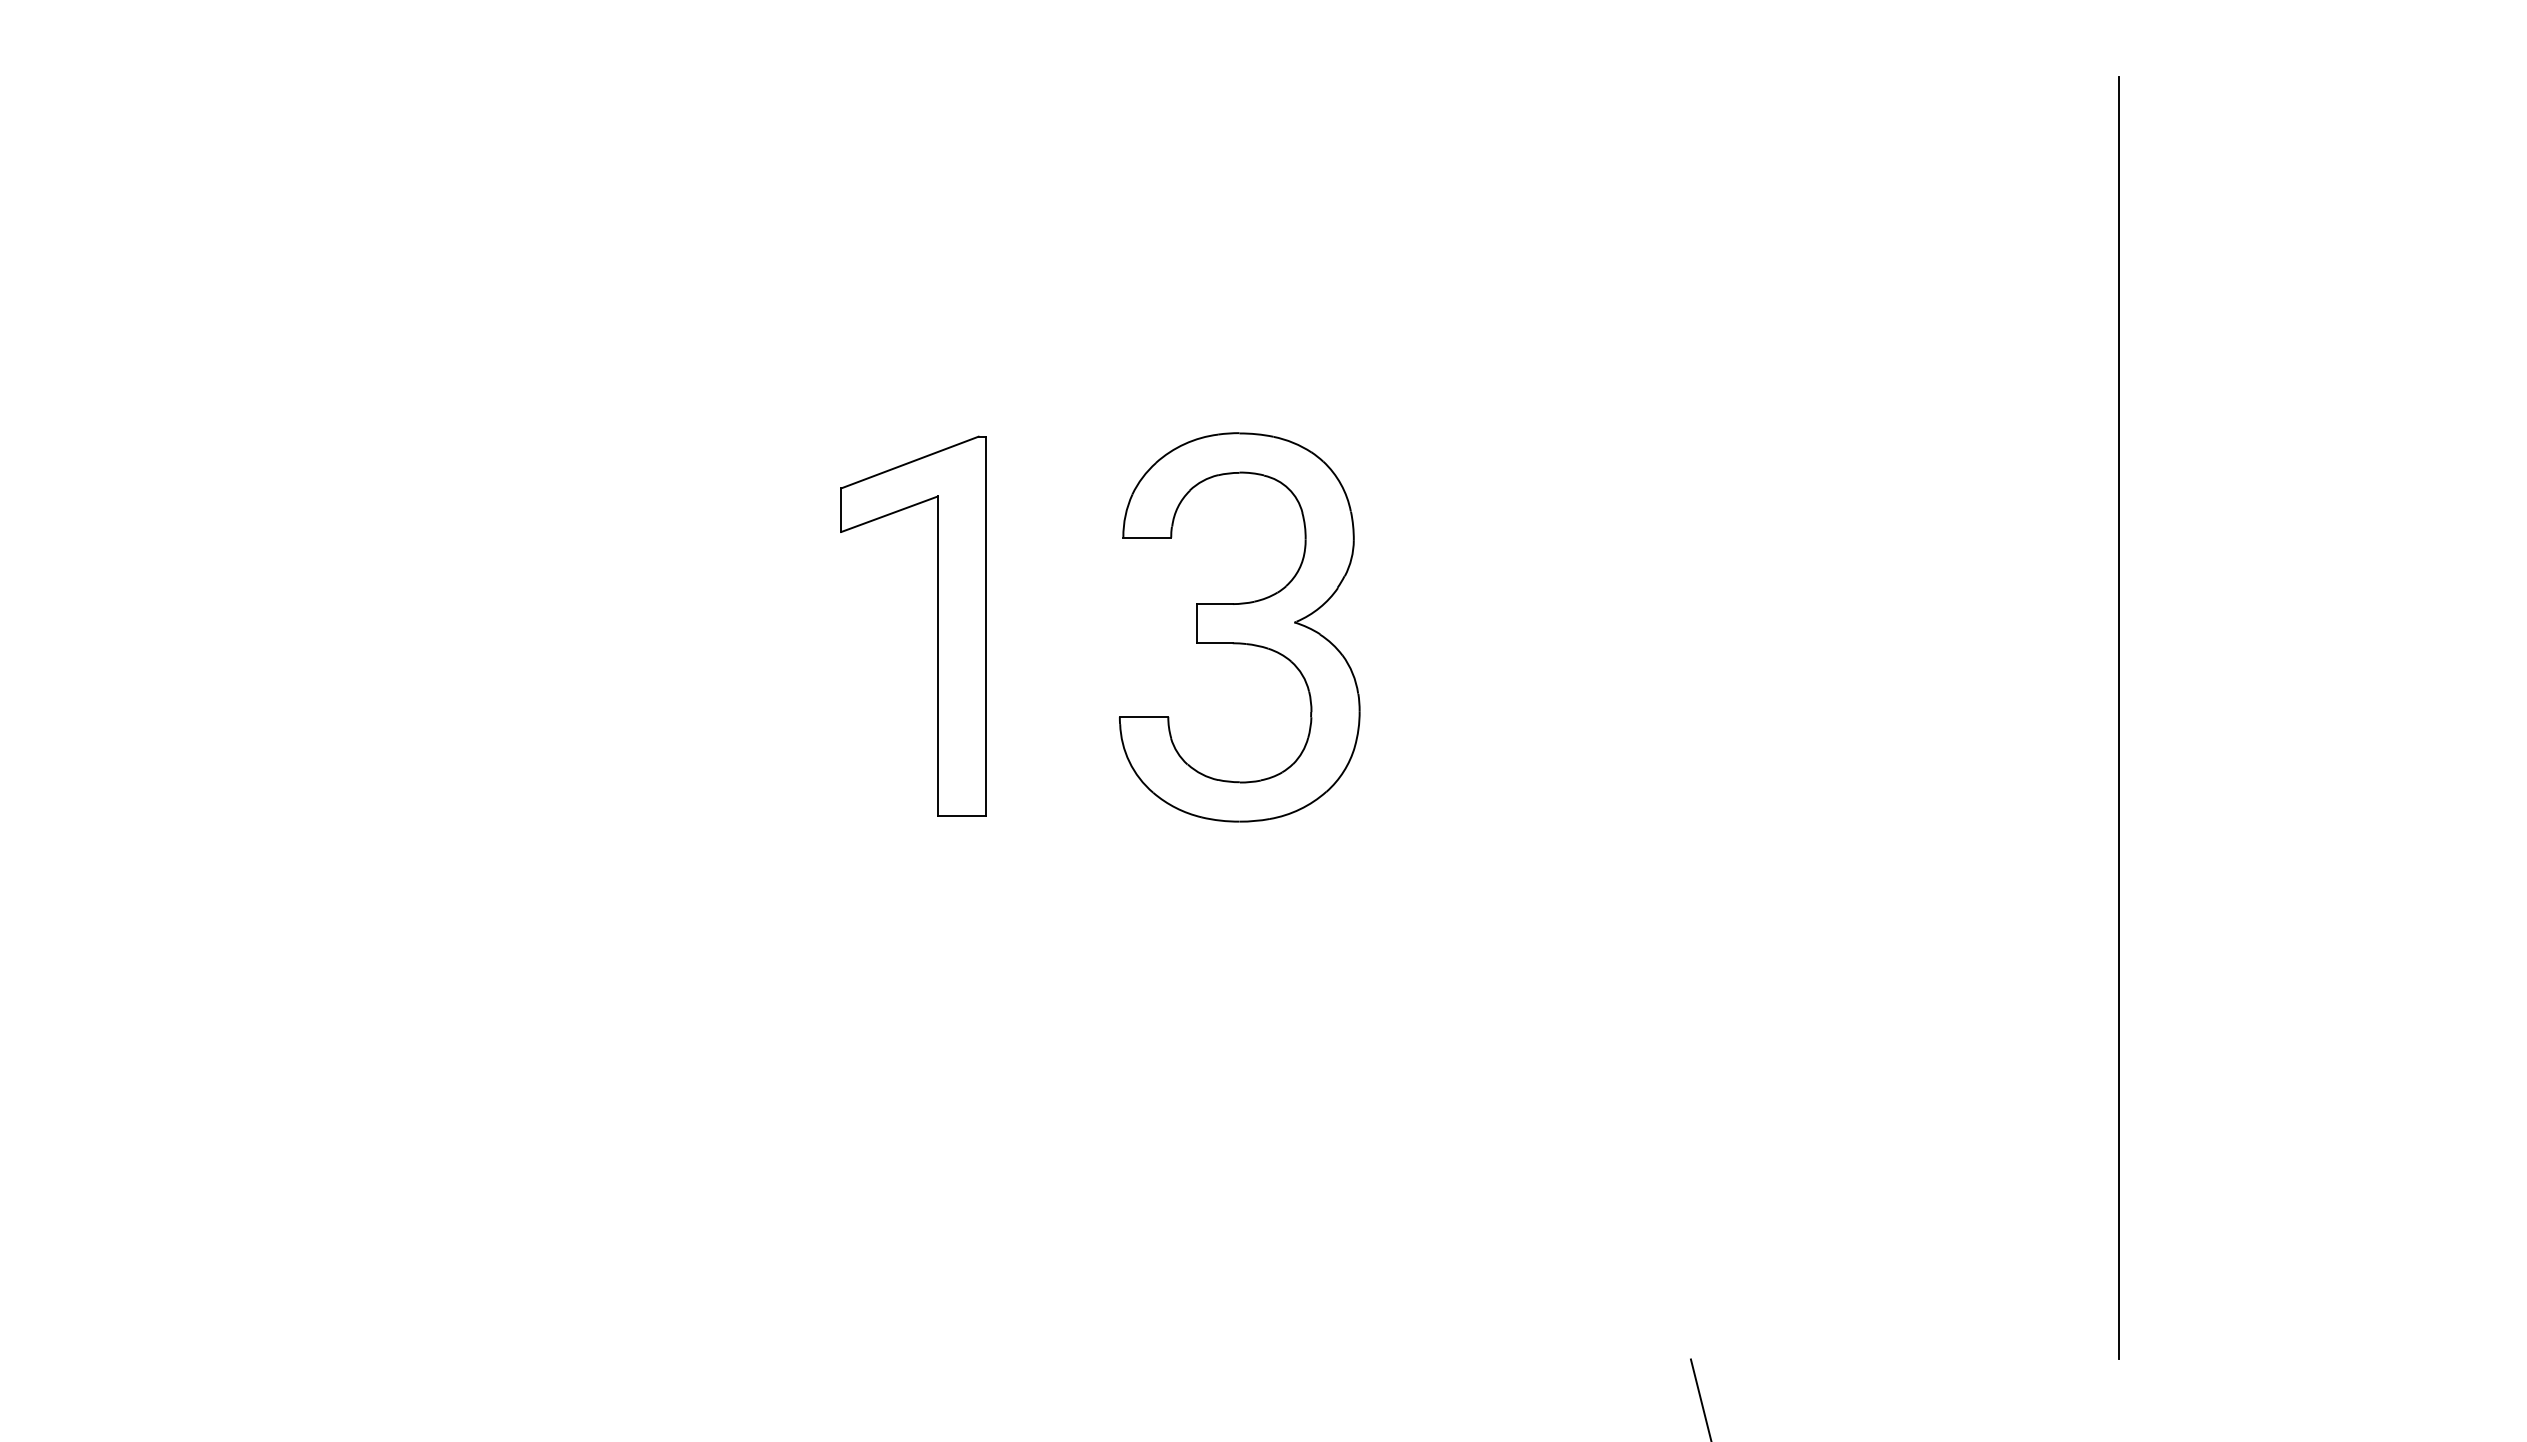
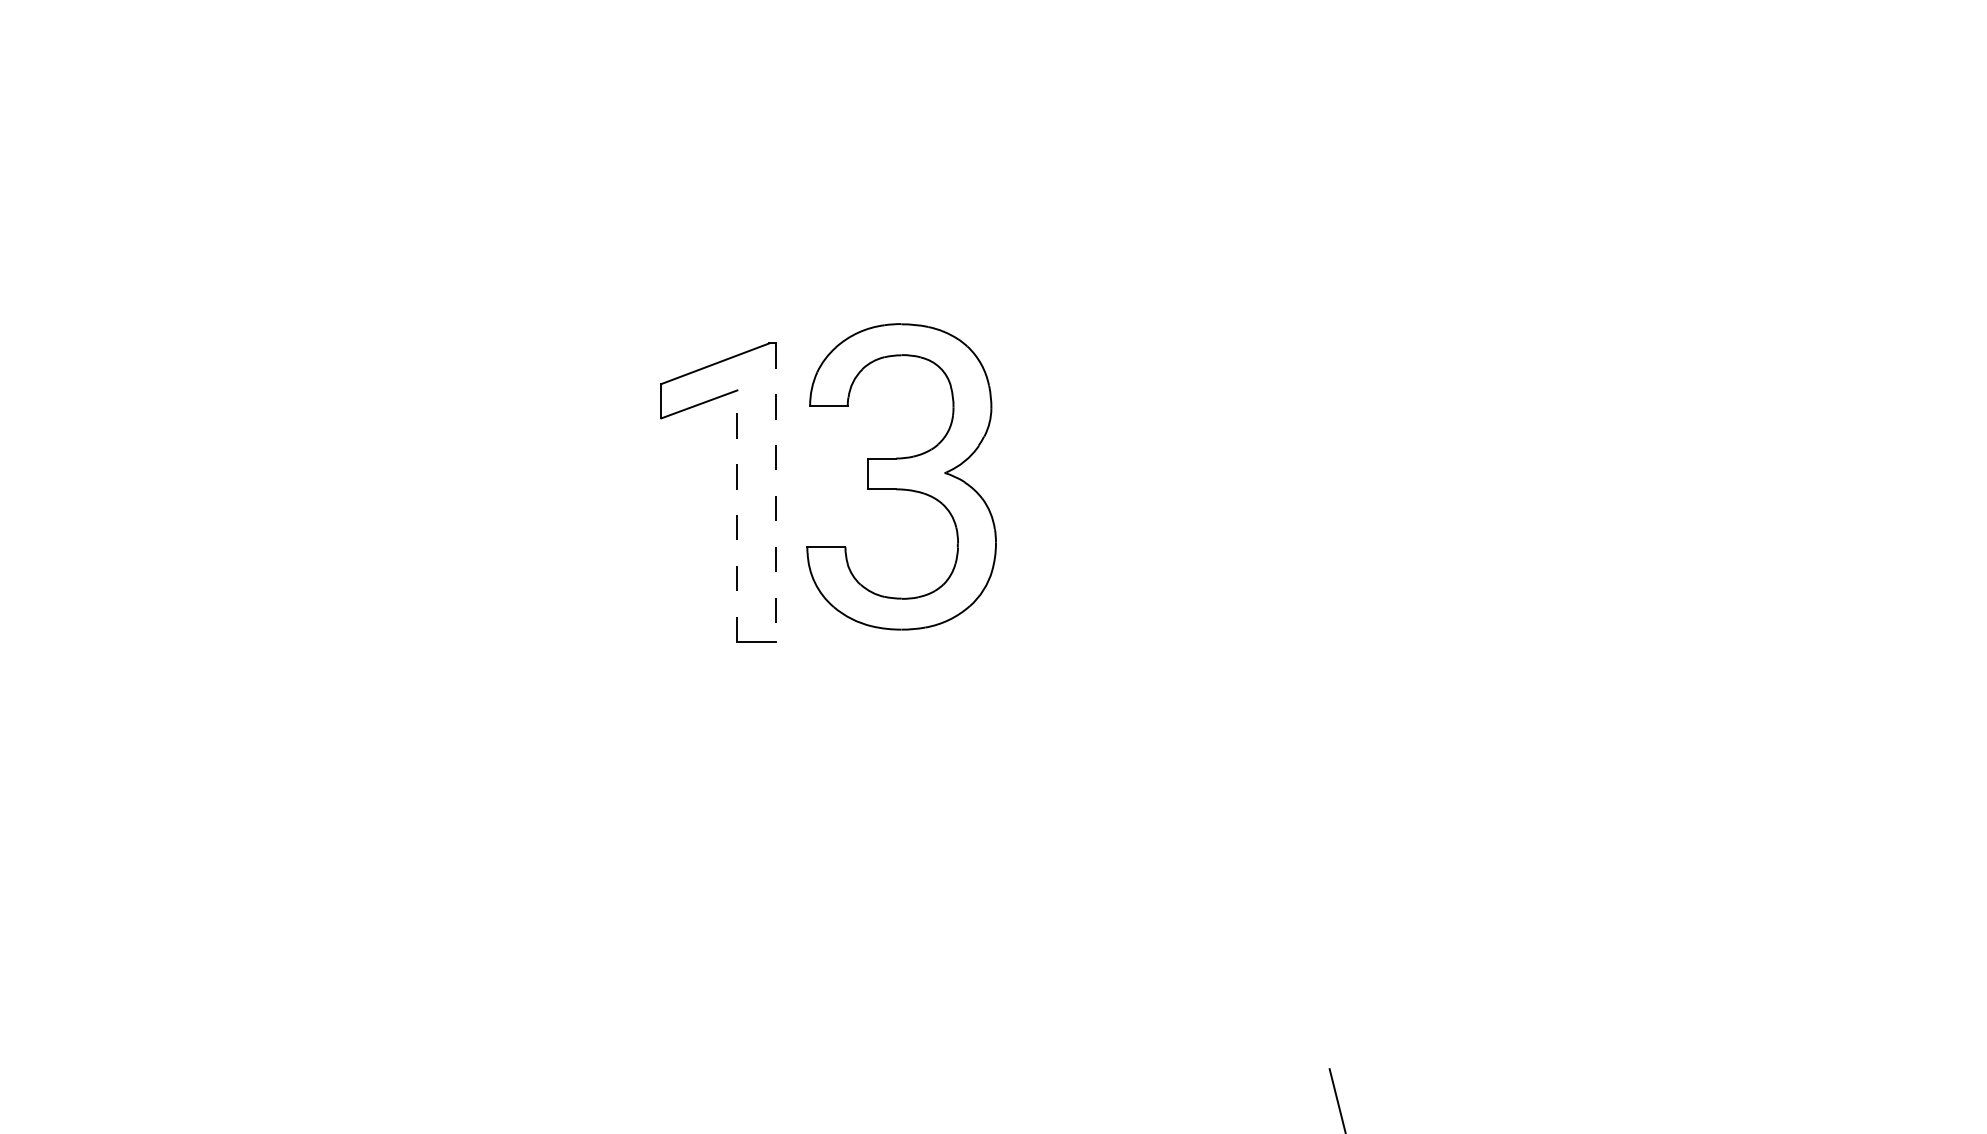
line: (986, 626) -> (775, 492), solid -> dashed
part: (1239, 627) -> (901, 476), moved
line: (937, 656) -> (737, 516), solid -> dashed
line: (2118, 717) -> (1665, 564), removed

